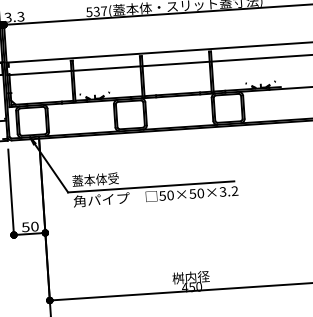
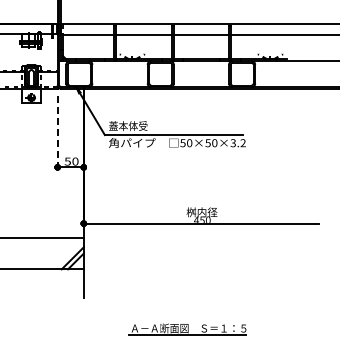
line: (11, 193) -> (57, 132), solid -> dashed

